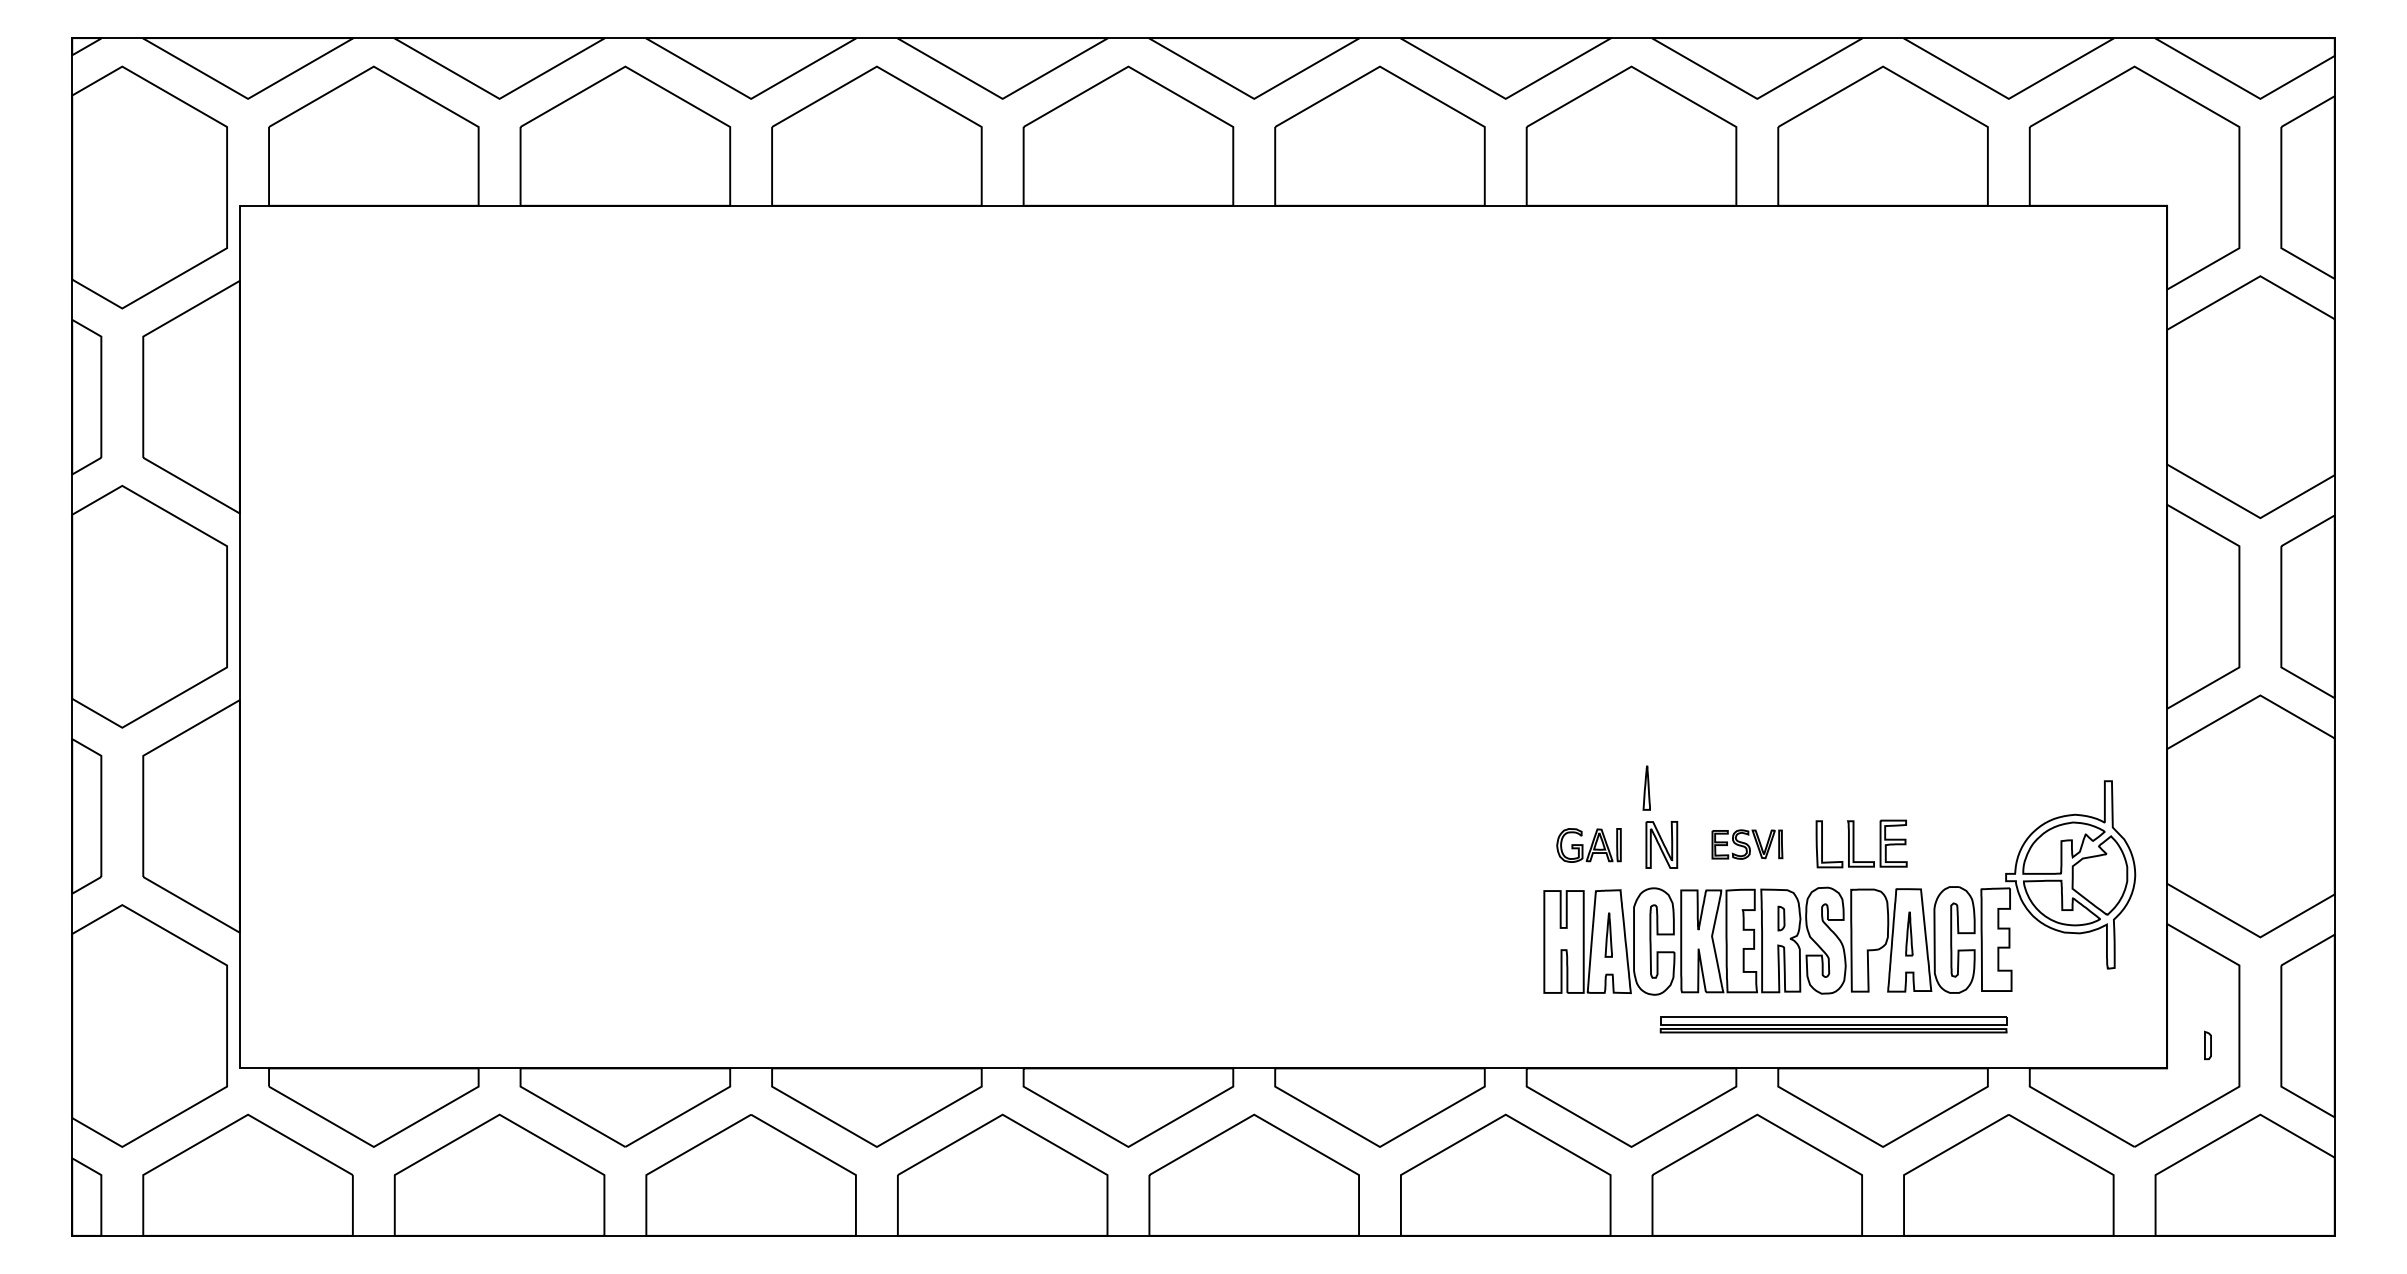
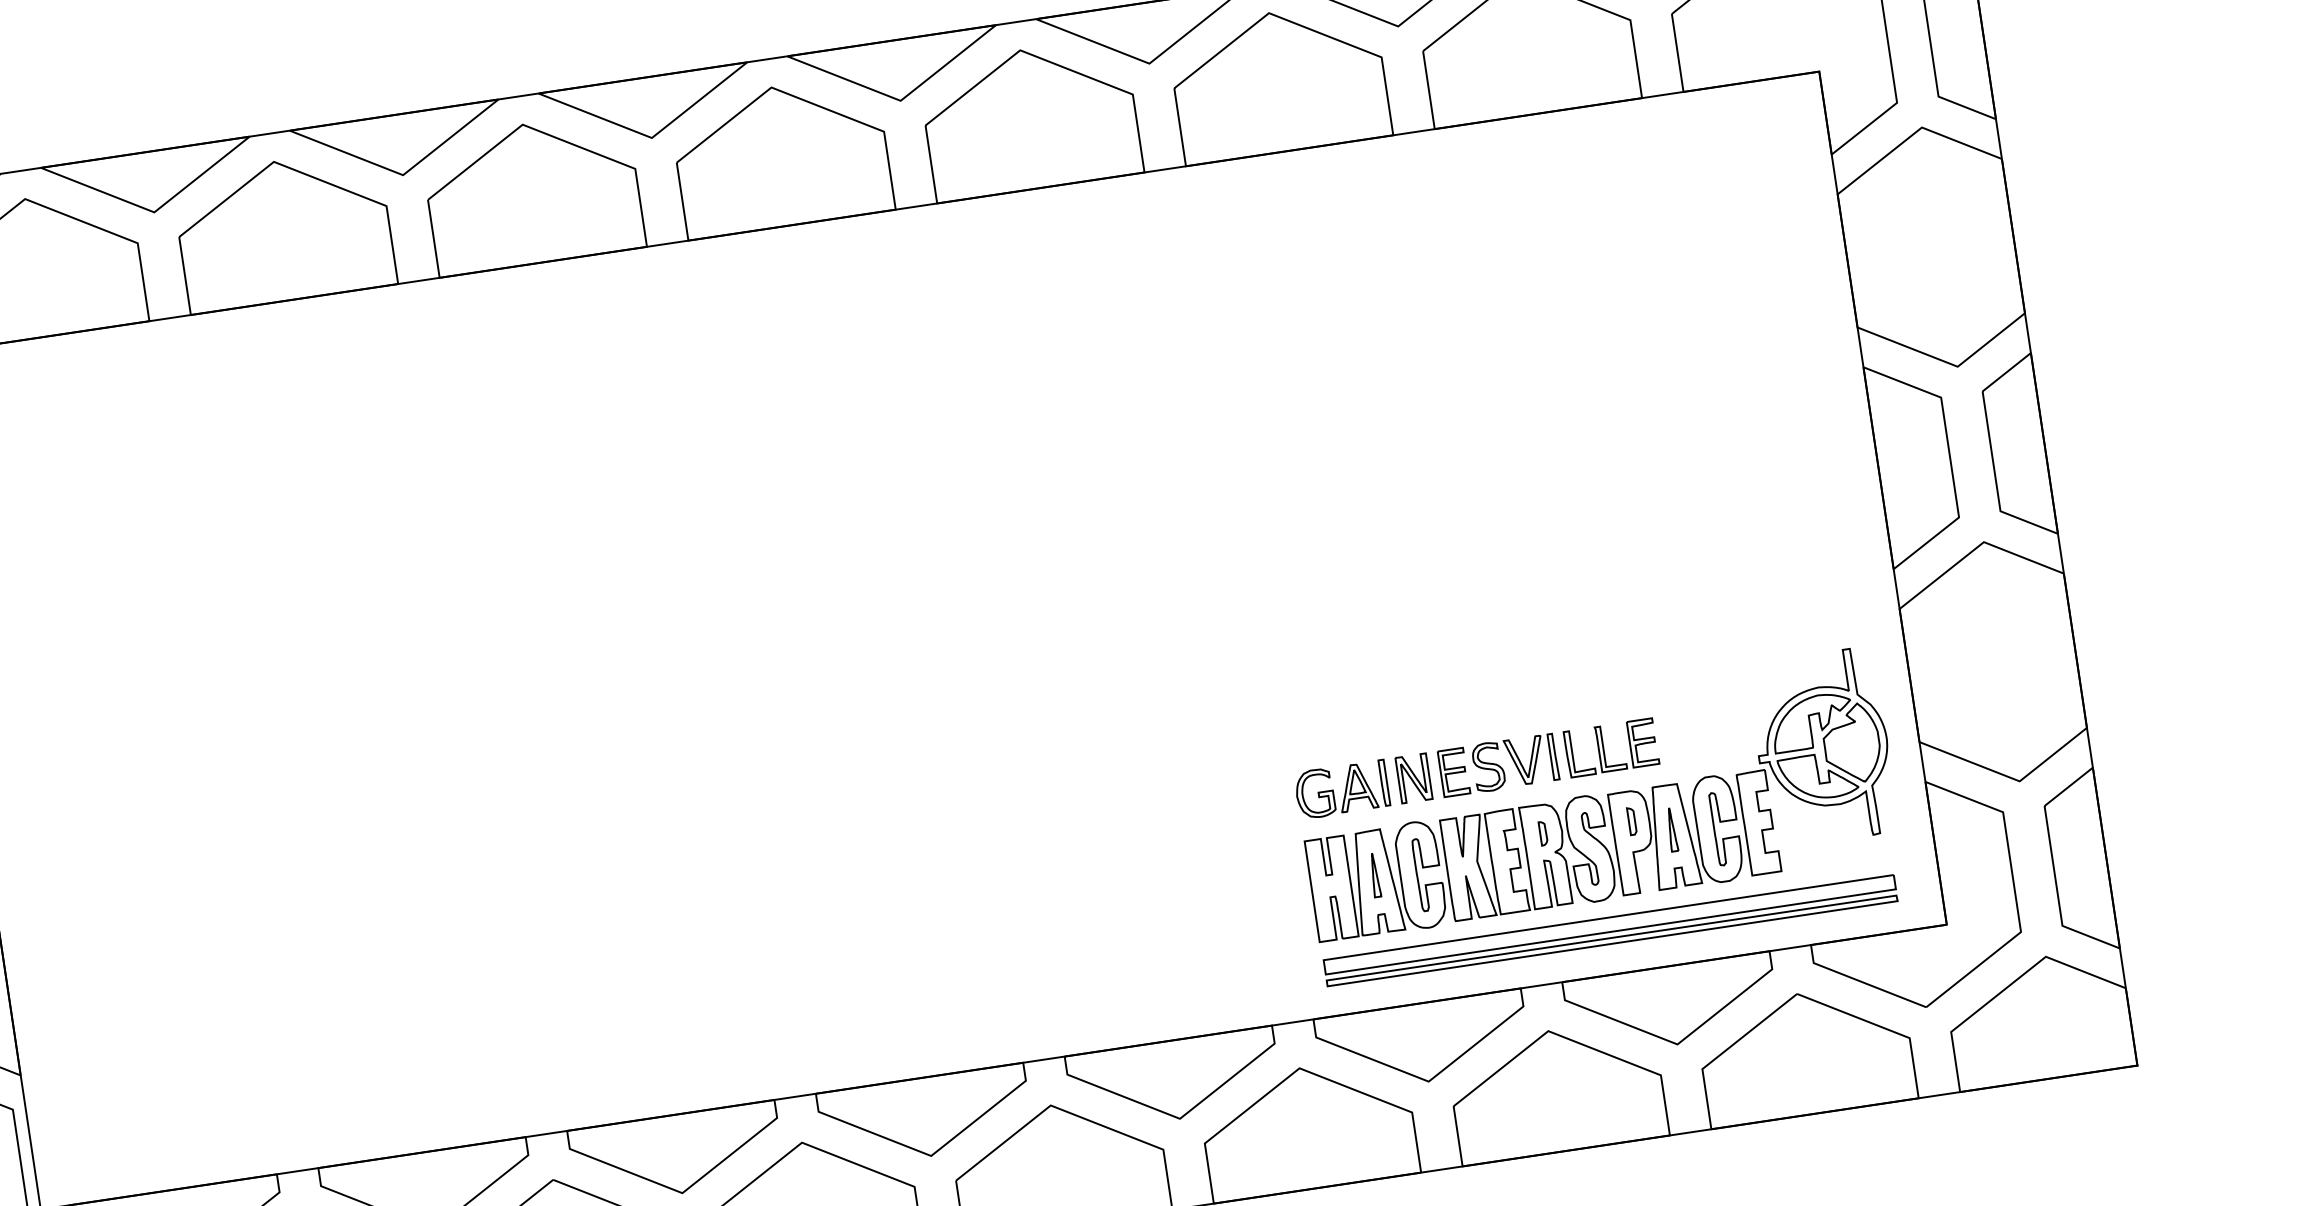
part: (1646, 787) -> (1390, 723), removed
part: (1747, 844) -> (1498, 765), size x1.67
part: (1588, 845) -> (1341, 789), size x1.43
part: (1833, 1024) -> (1610, 930), size x1.67
part: (2207, 1045) -> (1631, 821), moved

